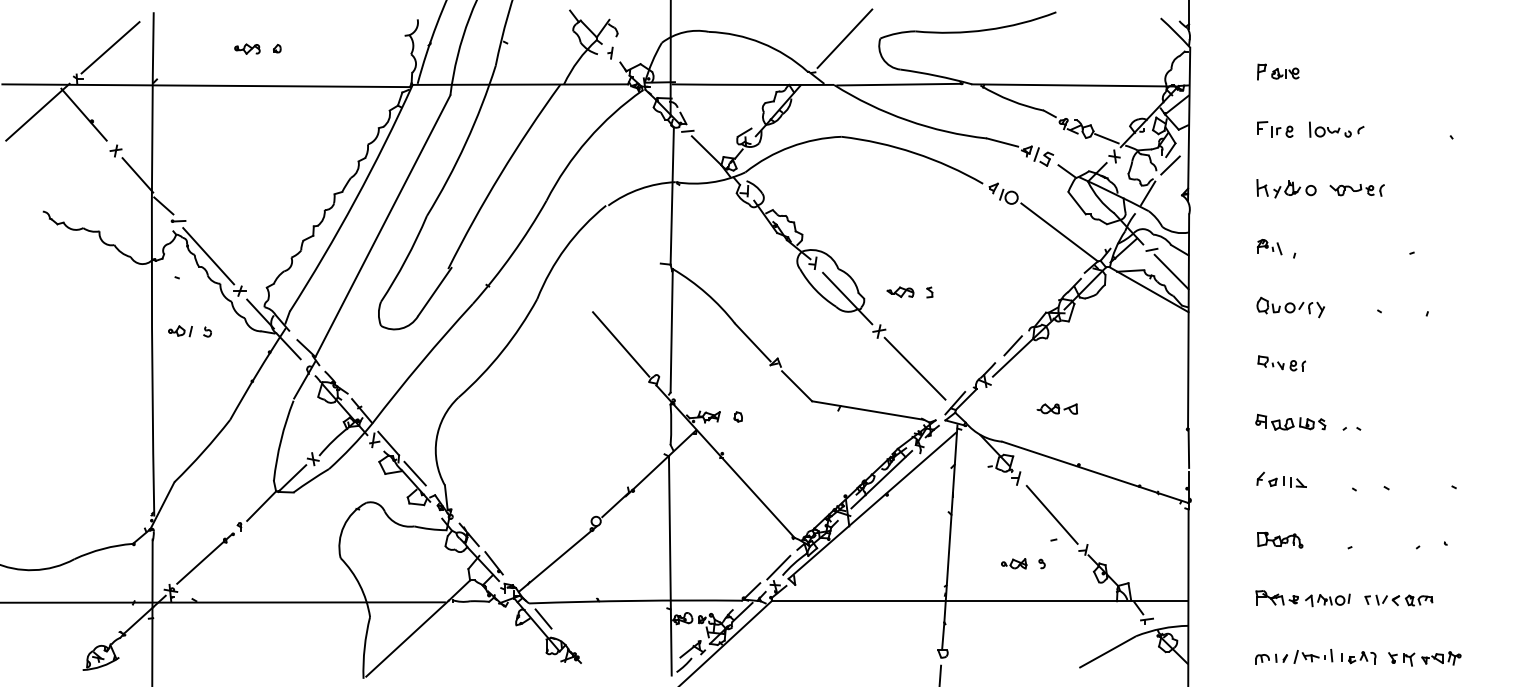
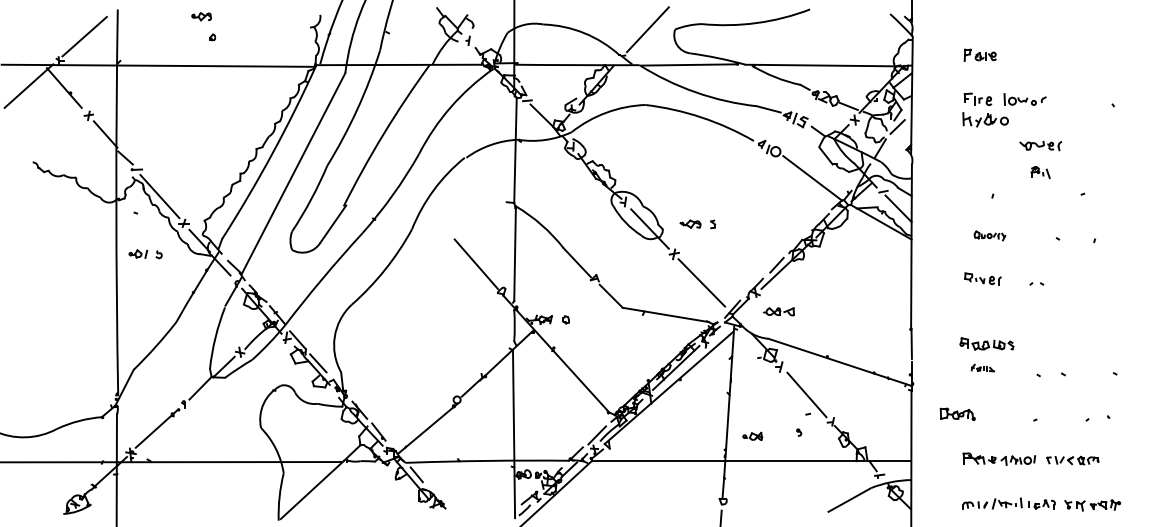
part: (247, 48) -> (201, 16), moved
part: (1286, 188) -> (985, 119), moved
part: (1269, 247) -> (1040, 172), moved
part: (1290, 306) -> (989, 235), size x0.6
part: (1056, 408) -> (778, 311), moved
part: (1290, 421) -> (986, 343), moved
part: (1351, 428) -> (1036, 283), moved
part: (1281, 479) -> (982, 367), size x0.6
part: (1279, 539) -> (957, 413), moved
part: (1013, 562) -> (752, 435), moved

